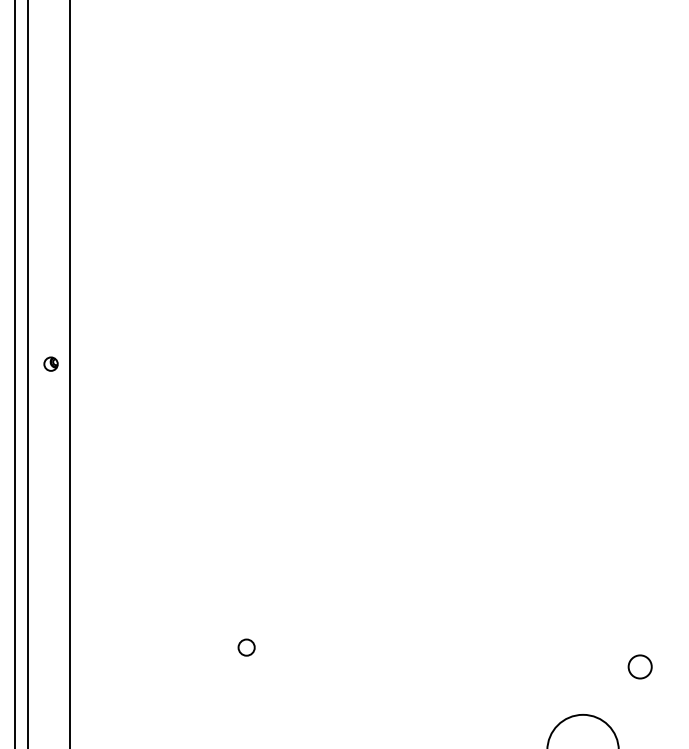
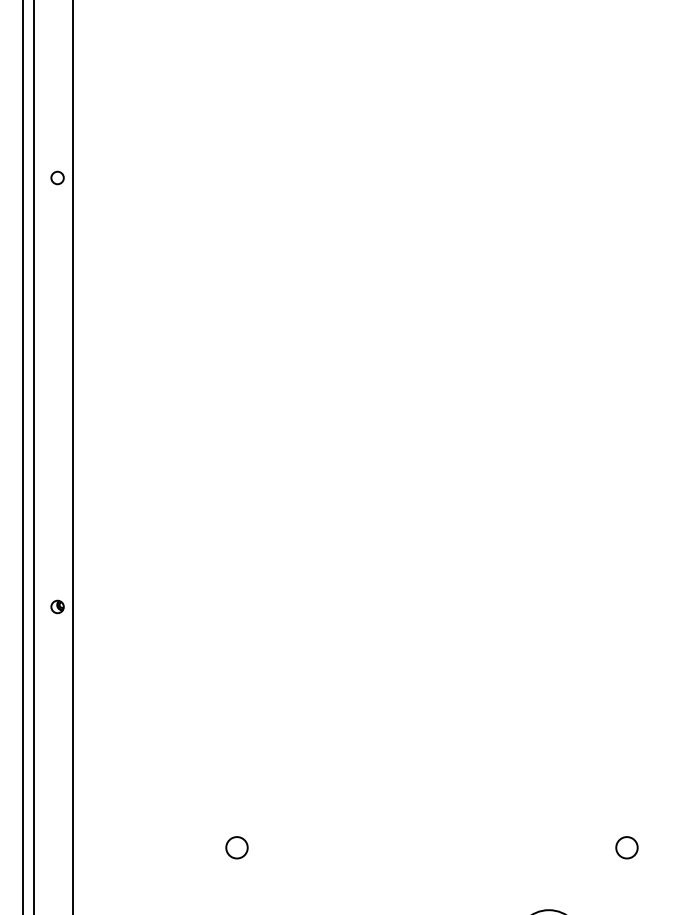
part: (50, 363) -> (57, 606), moved
circle: (246, 647) -> (236, 847), size x1.43
circle: (639, 666) -> (626, 847), moved

